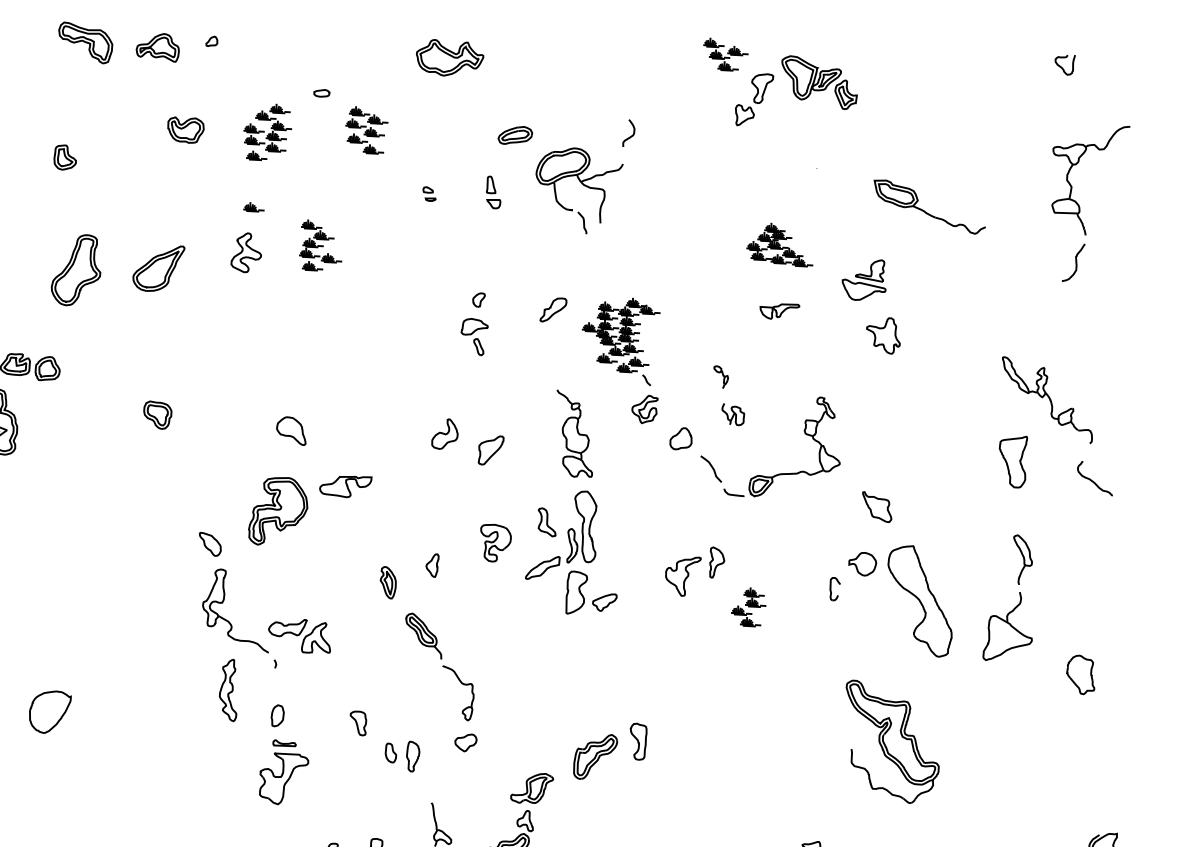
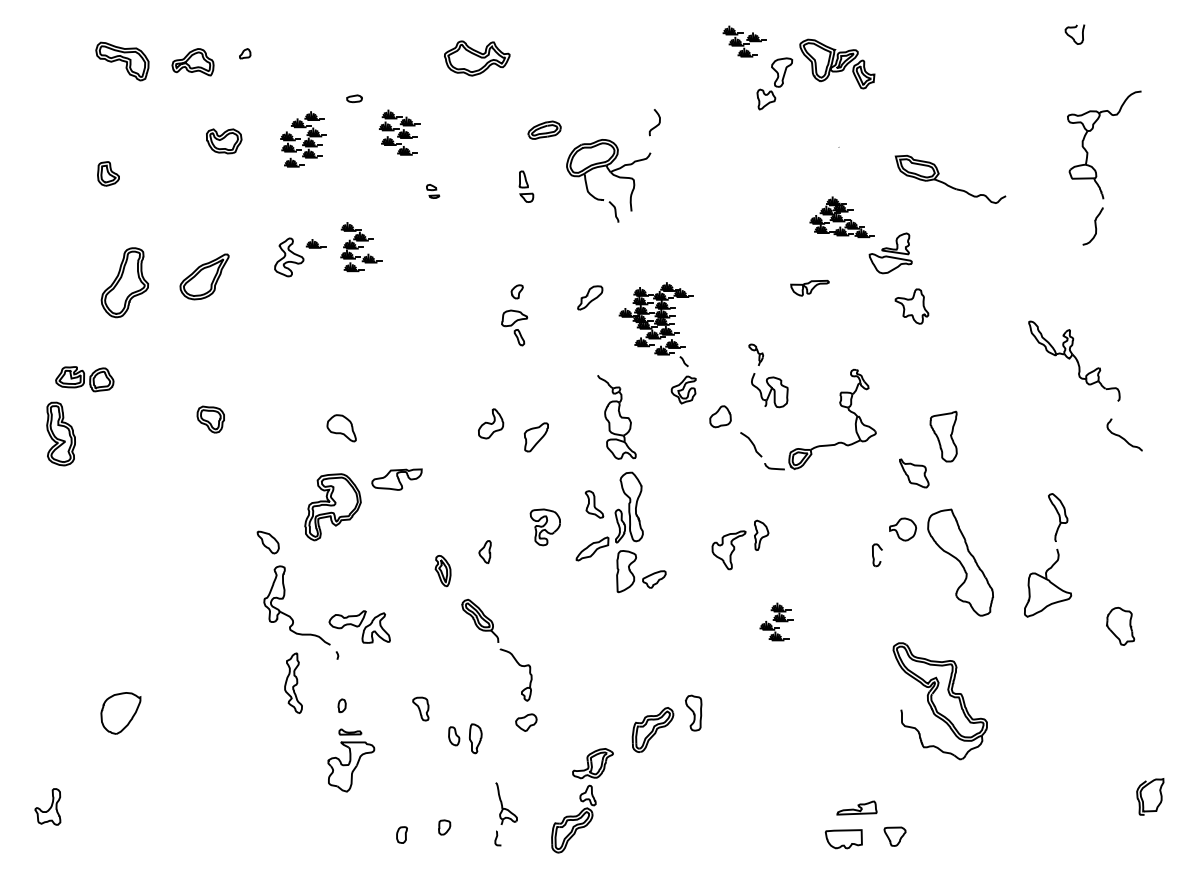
part: (429, 194) -> (433, 191), moved
part: (253, 206) -> (315, 243), moved
part: (779, 244) -> (841, 217), moved
part: (732, 414) -> (769, 390), size x1.67
part: (1012, 461) -> (943, 436), moved
part: (748, 606) -> (776, 621), moved
part: (276, 715) -> (341, 705), size x0.62

